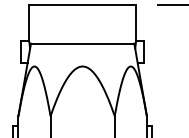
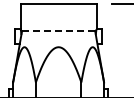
line: (82, 44) -> (58, 31), solid -> dashed

